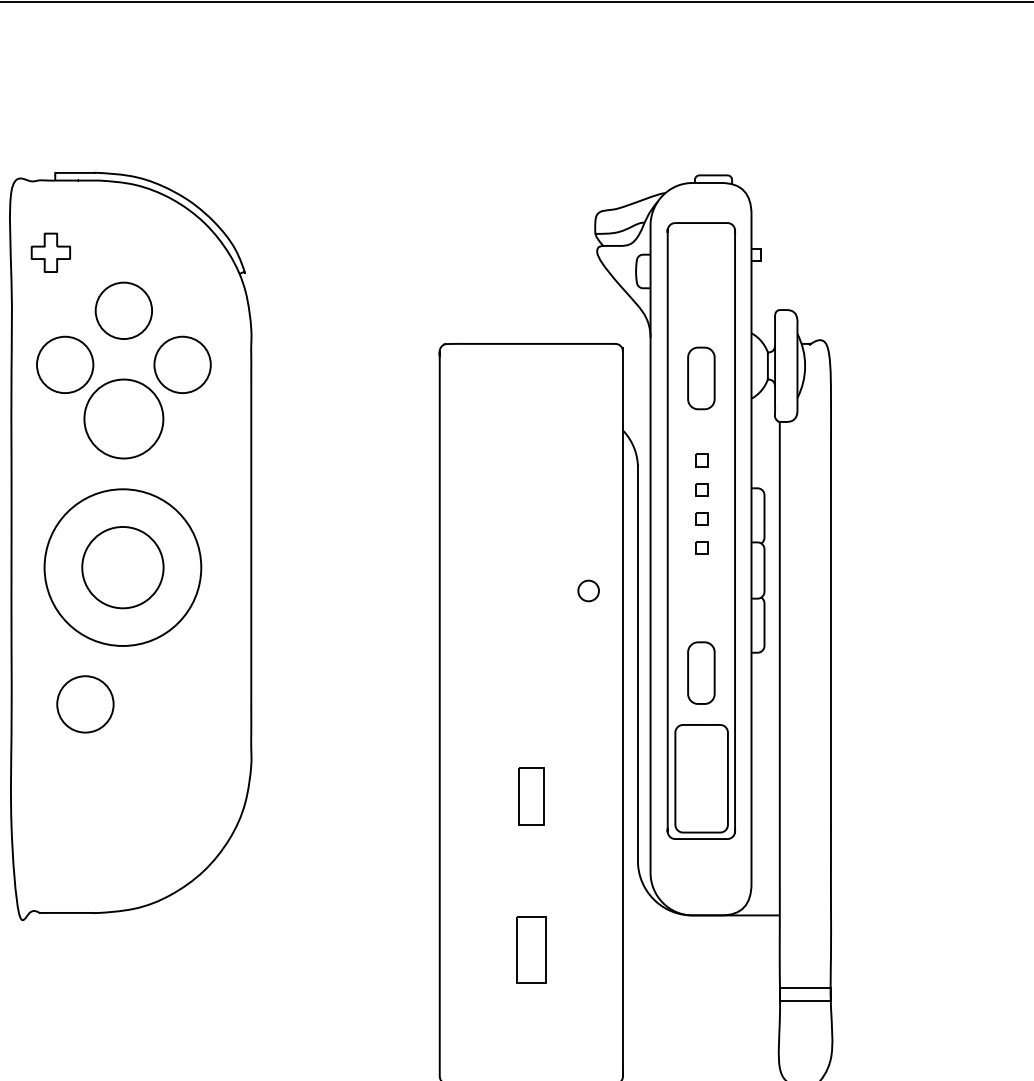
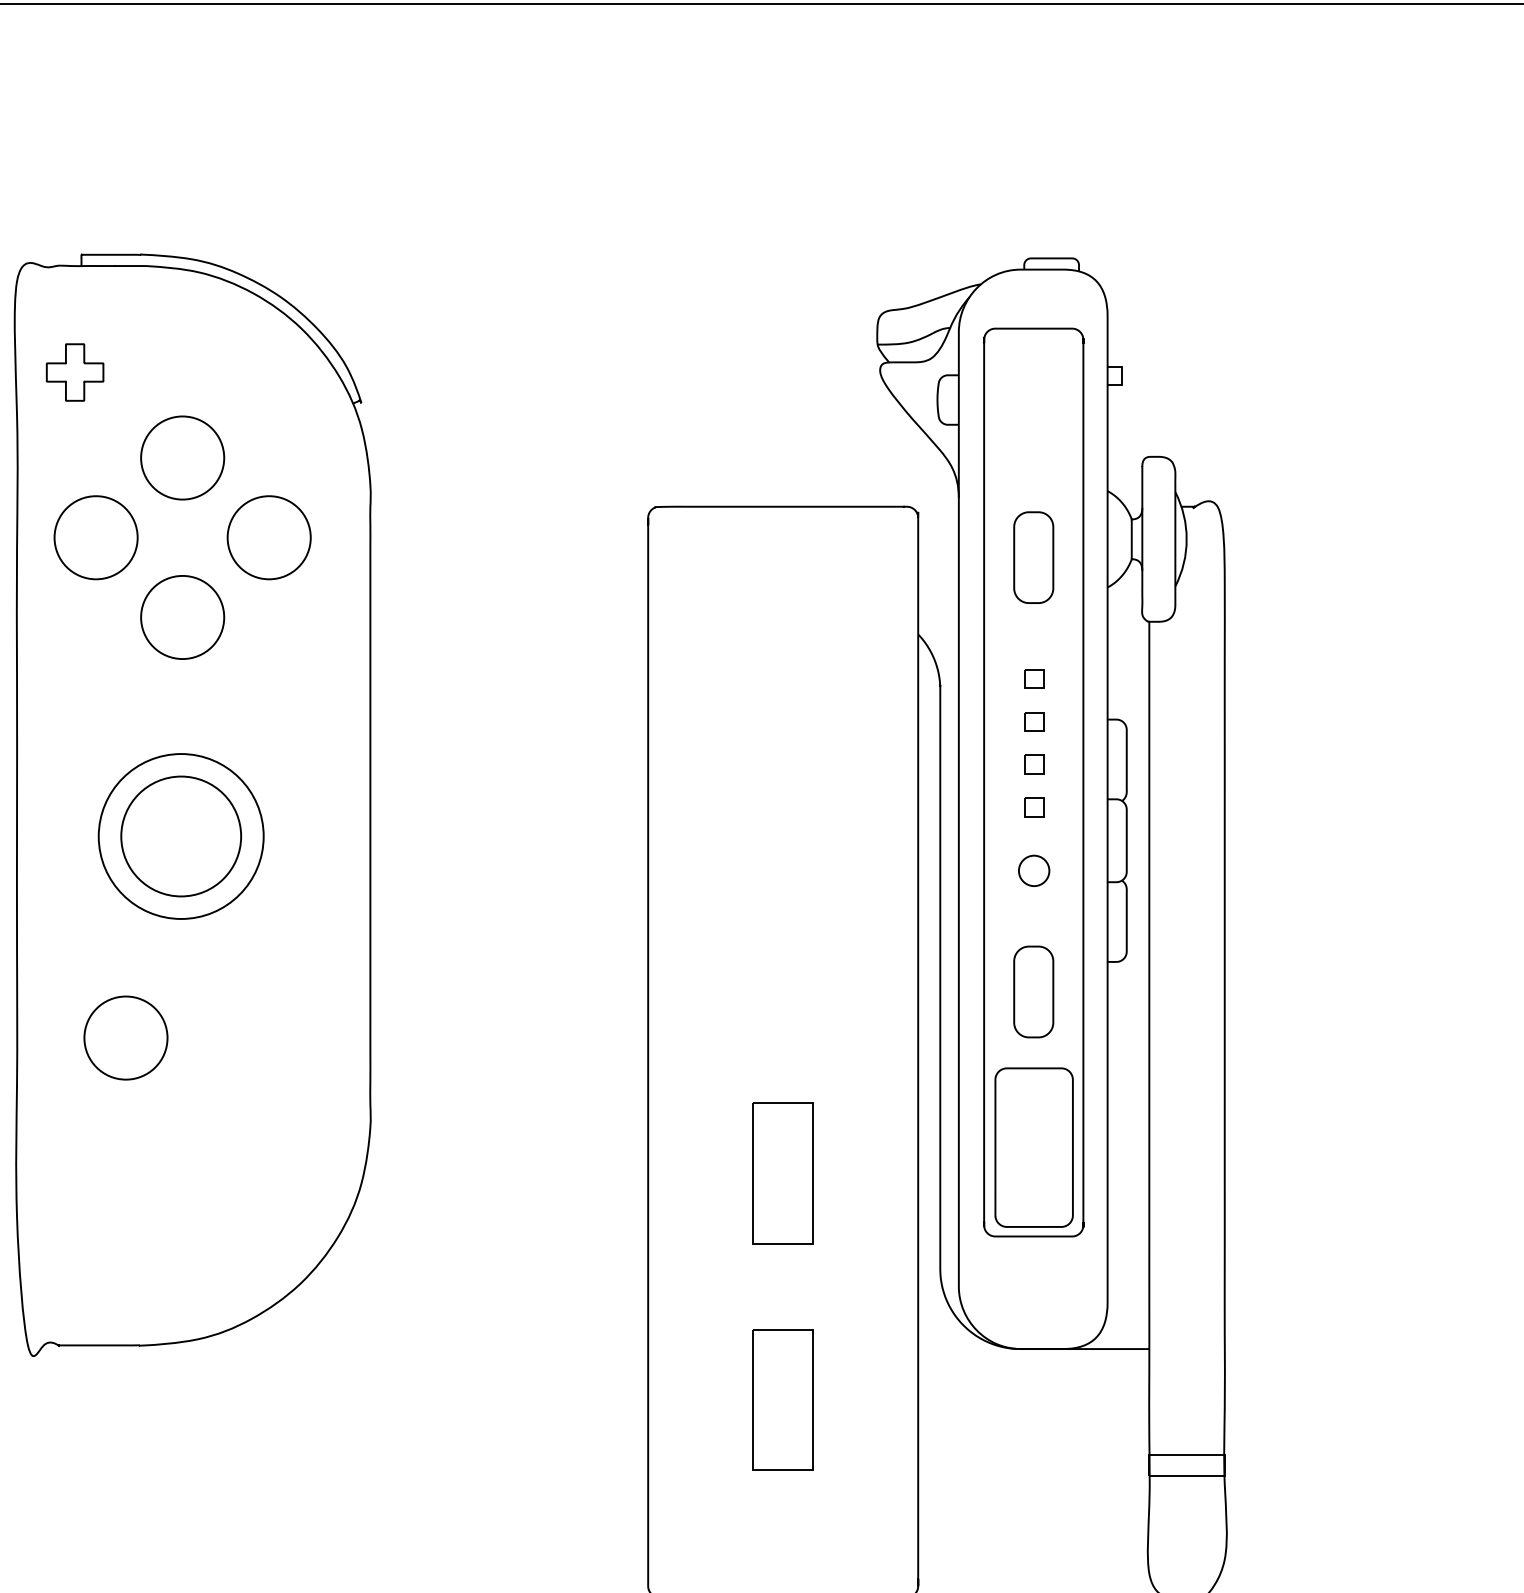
circle: (123, 418) -> (182, 616), size x0.71
circle: (122, 567) -> (180, 836), size x0.71
circle: (588, 590) -> (1033, 870), moved
part: (531, 796) -> (783, 1173), size x1.67
part: (531, 949) -> (783, 1399), size x1.43

